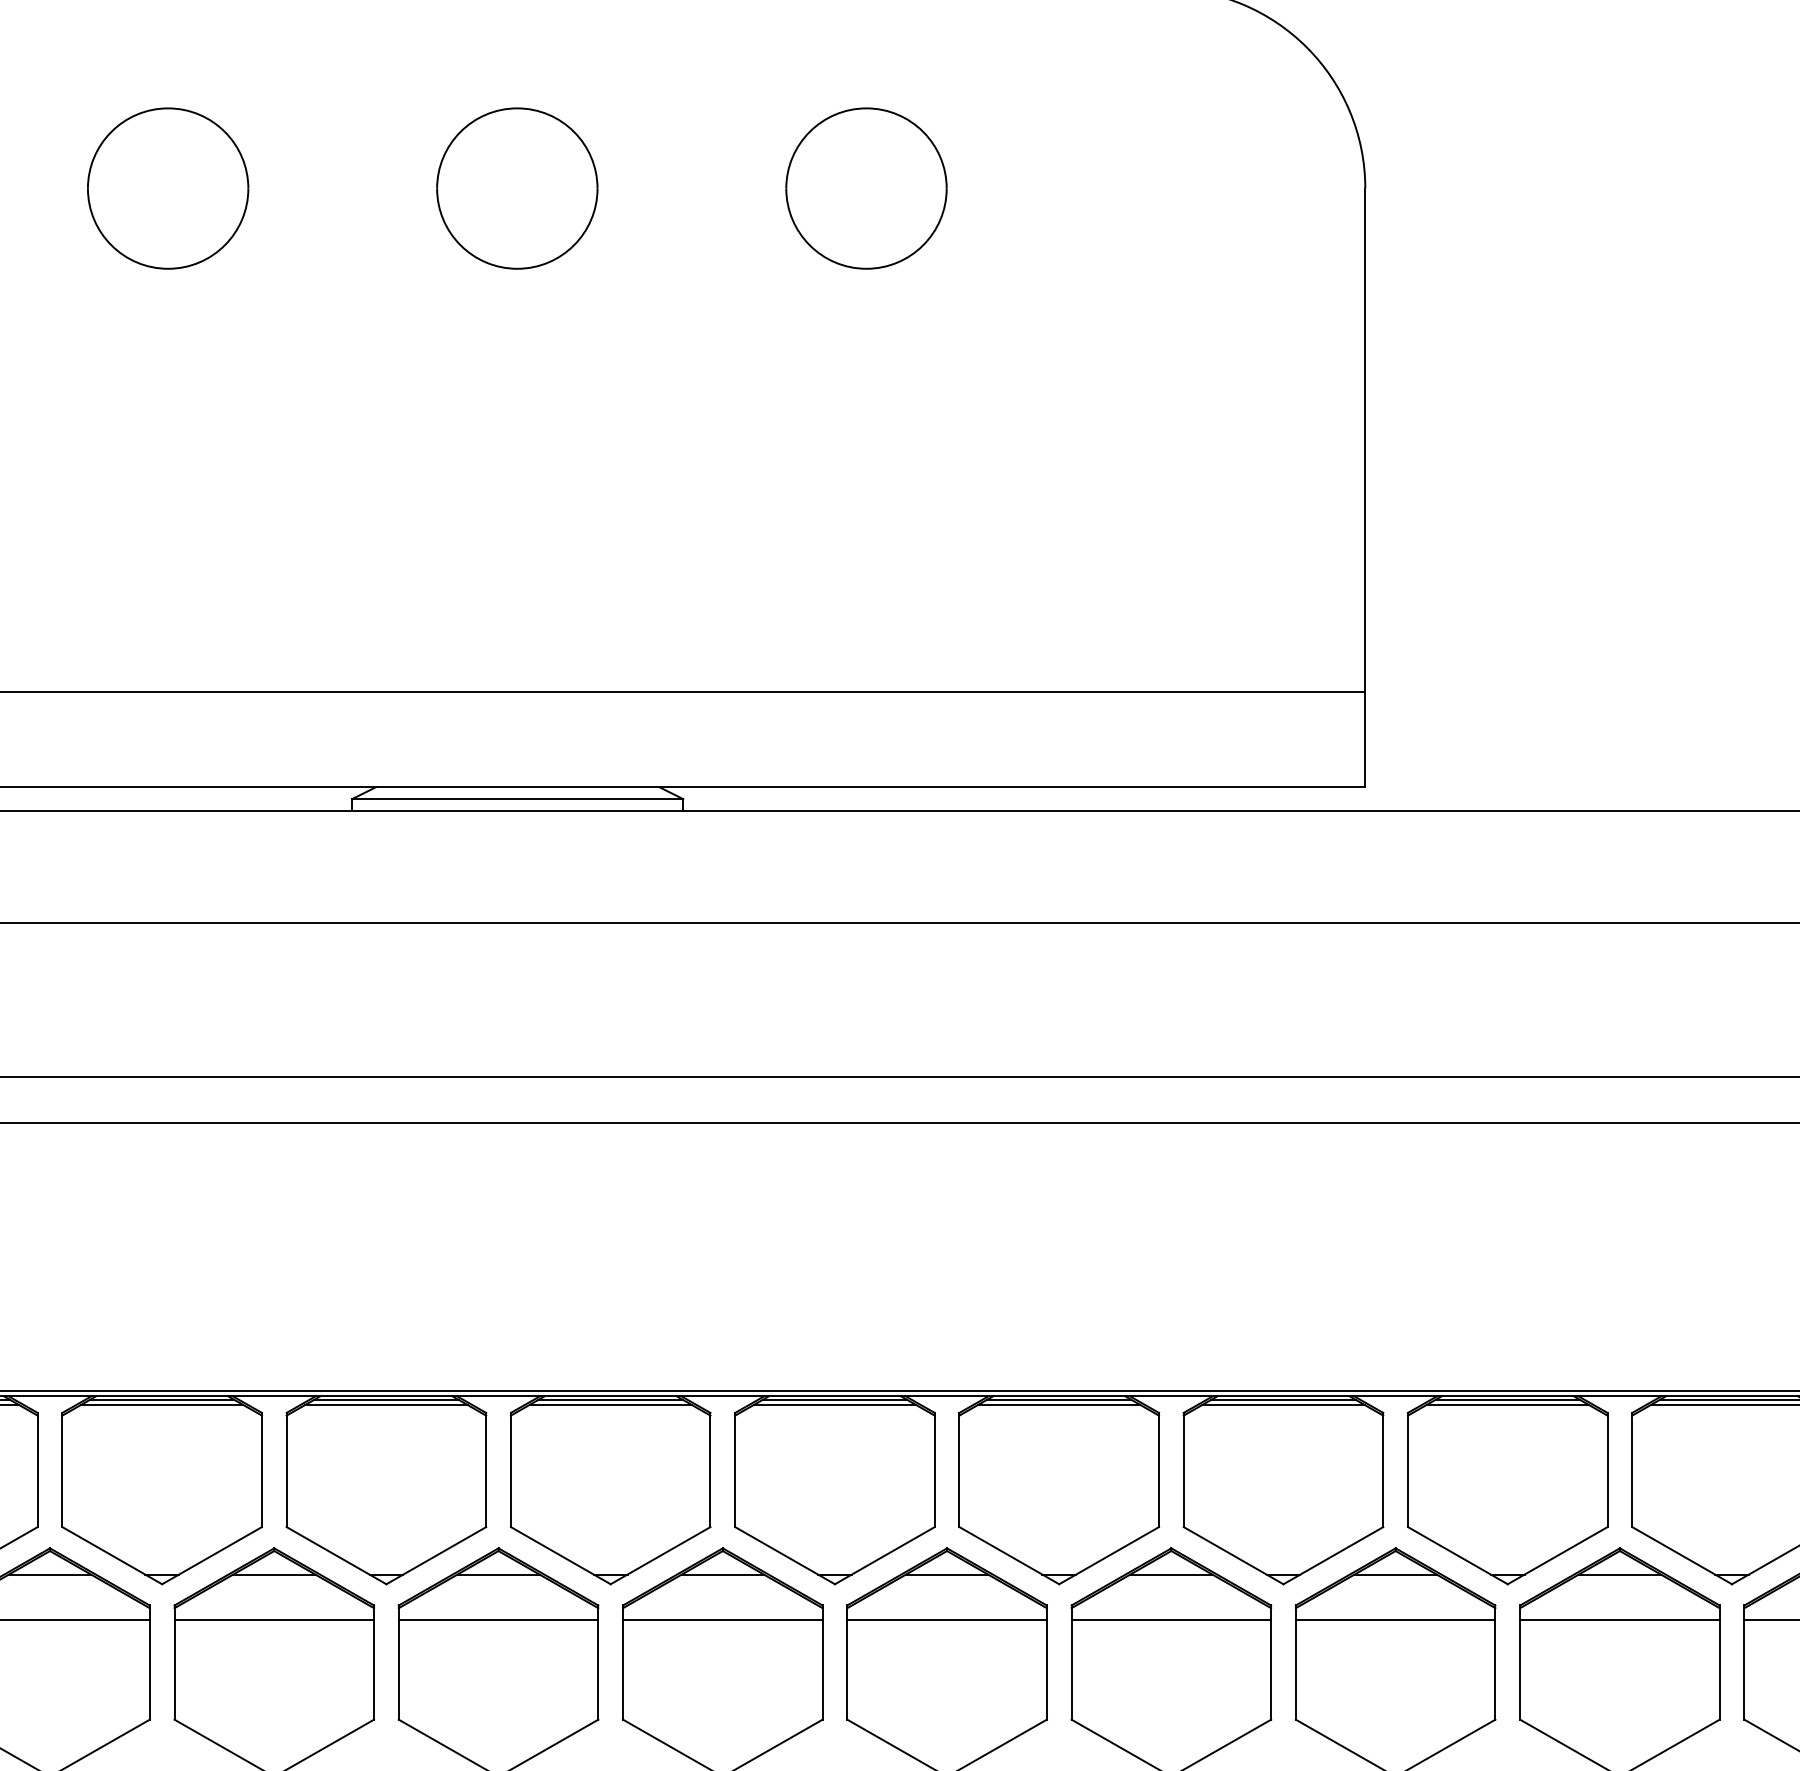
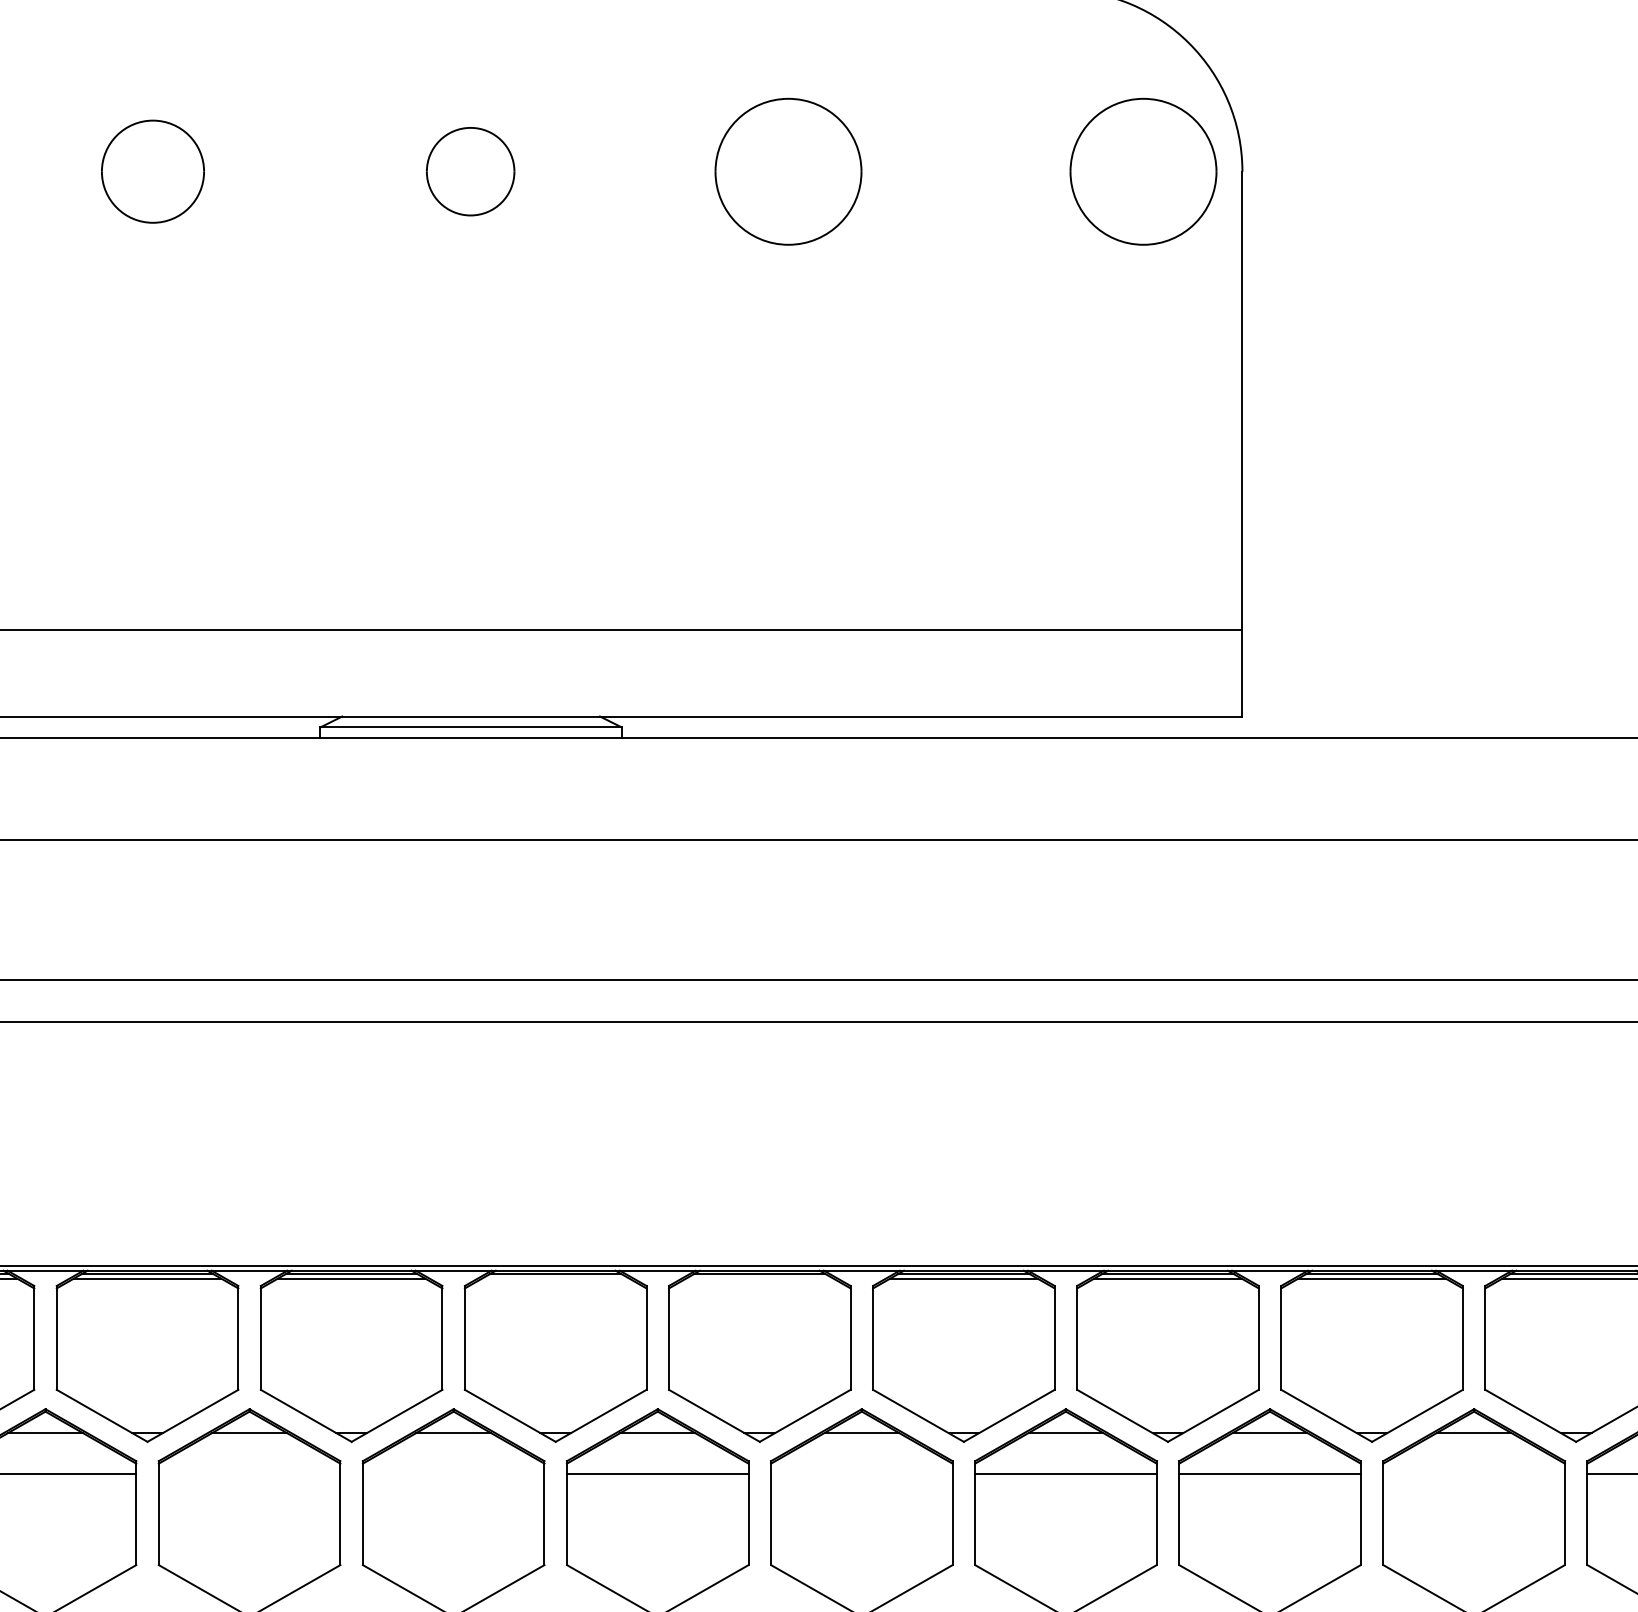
part: (167, 188) -> (152, 171), size x0.7
part: (517, 188) -> (470, 171), size x0.6
part: (1256, 188) -> (1143, 171), added
line: (610, 1404) -> (555, 1278), removed
line: (834, 1404) -> (759, 1278), removed
line: (274, 1620) -> (249, 1474), removed
line: (498, 1620) -> (453, 1474), removed
line: (946, 1620) -> (861, 1474), removed
line: (1619, 1620) -> (1473, 1474), removed

